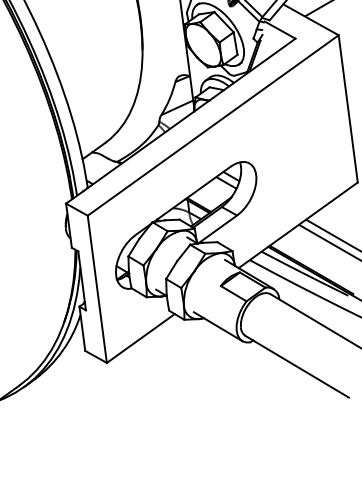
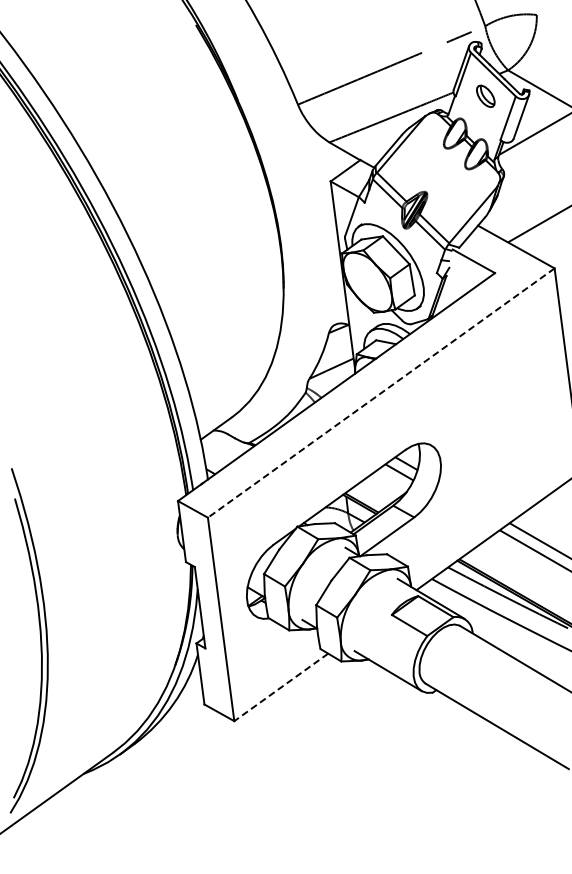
line: (213, 125) -> (381, 393), solid -> dashed
line: (141, 338) -> (281, 687), solid -> dashed

